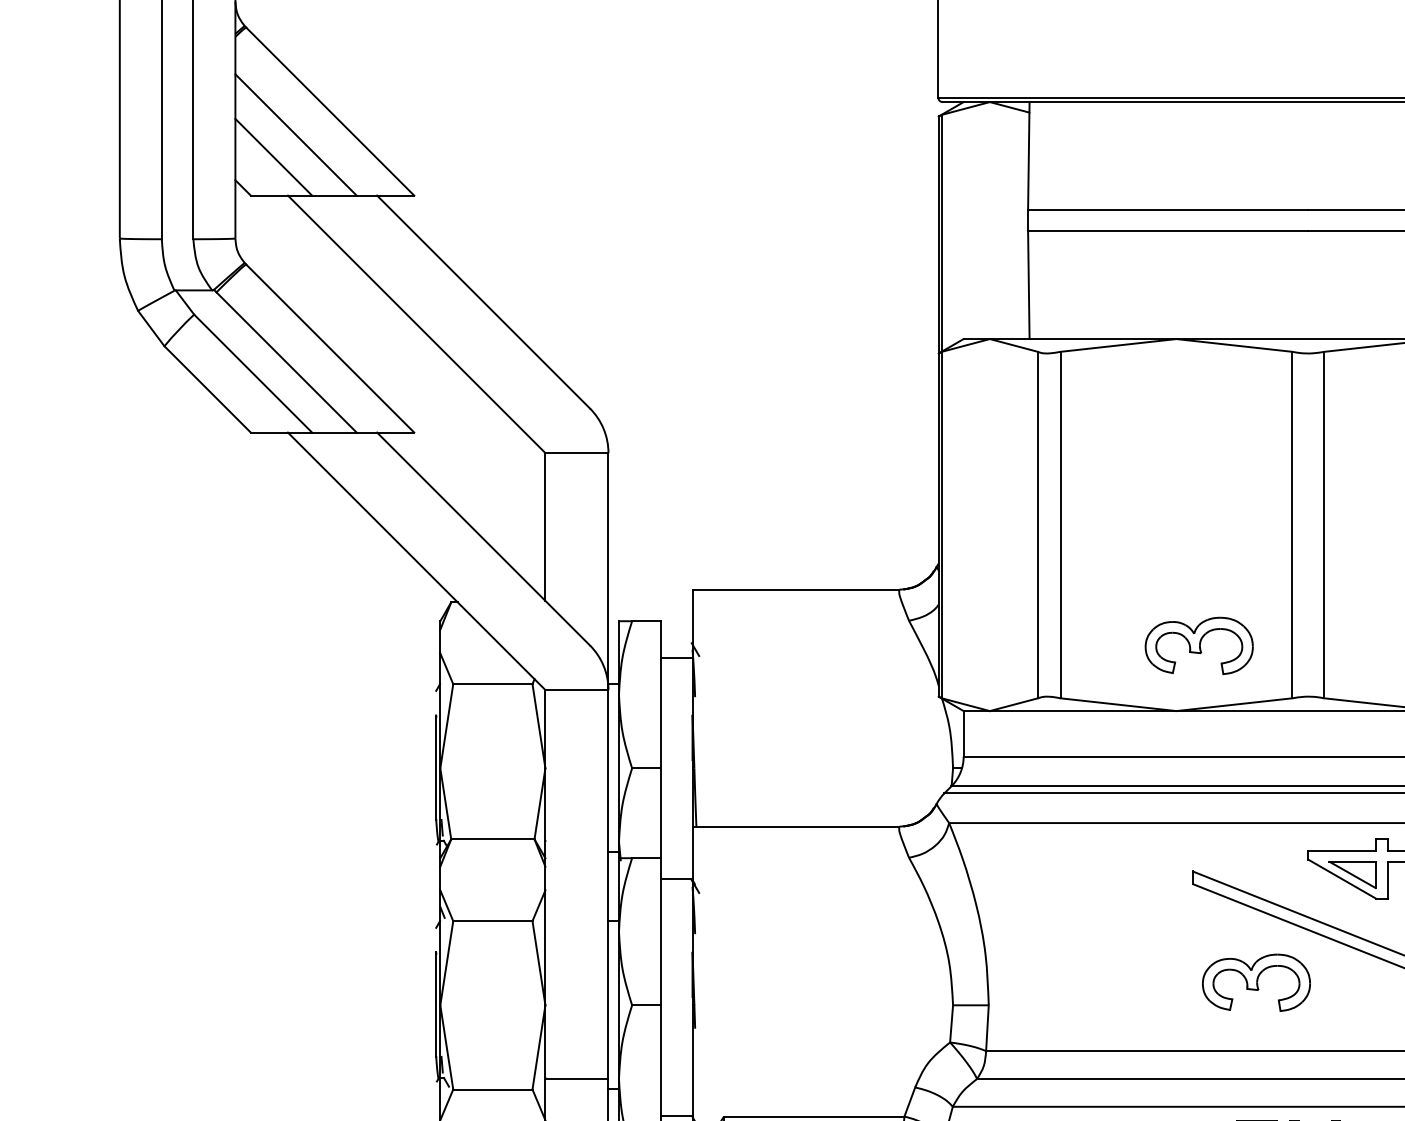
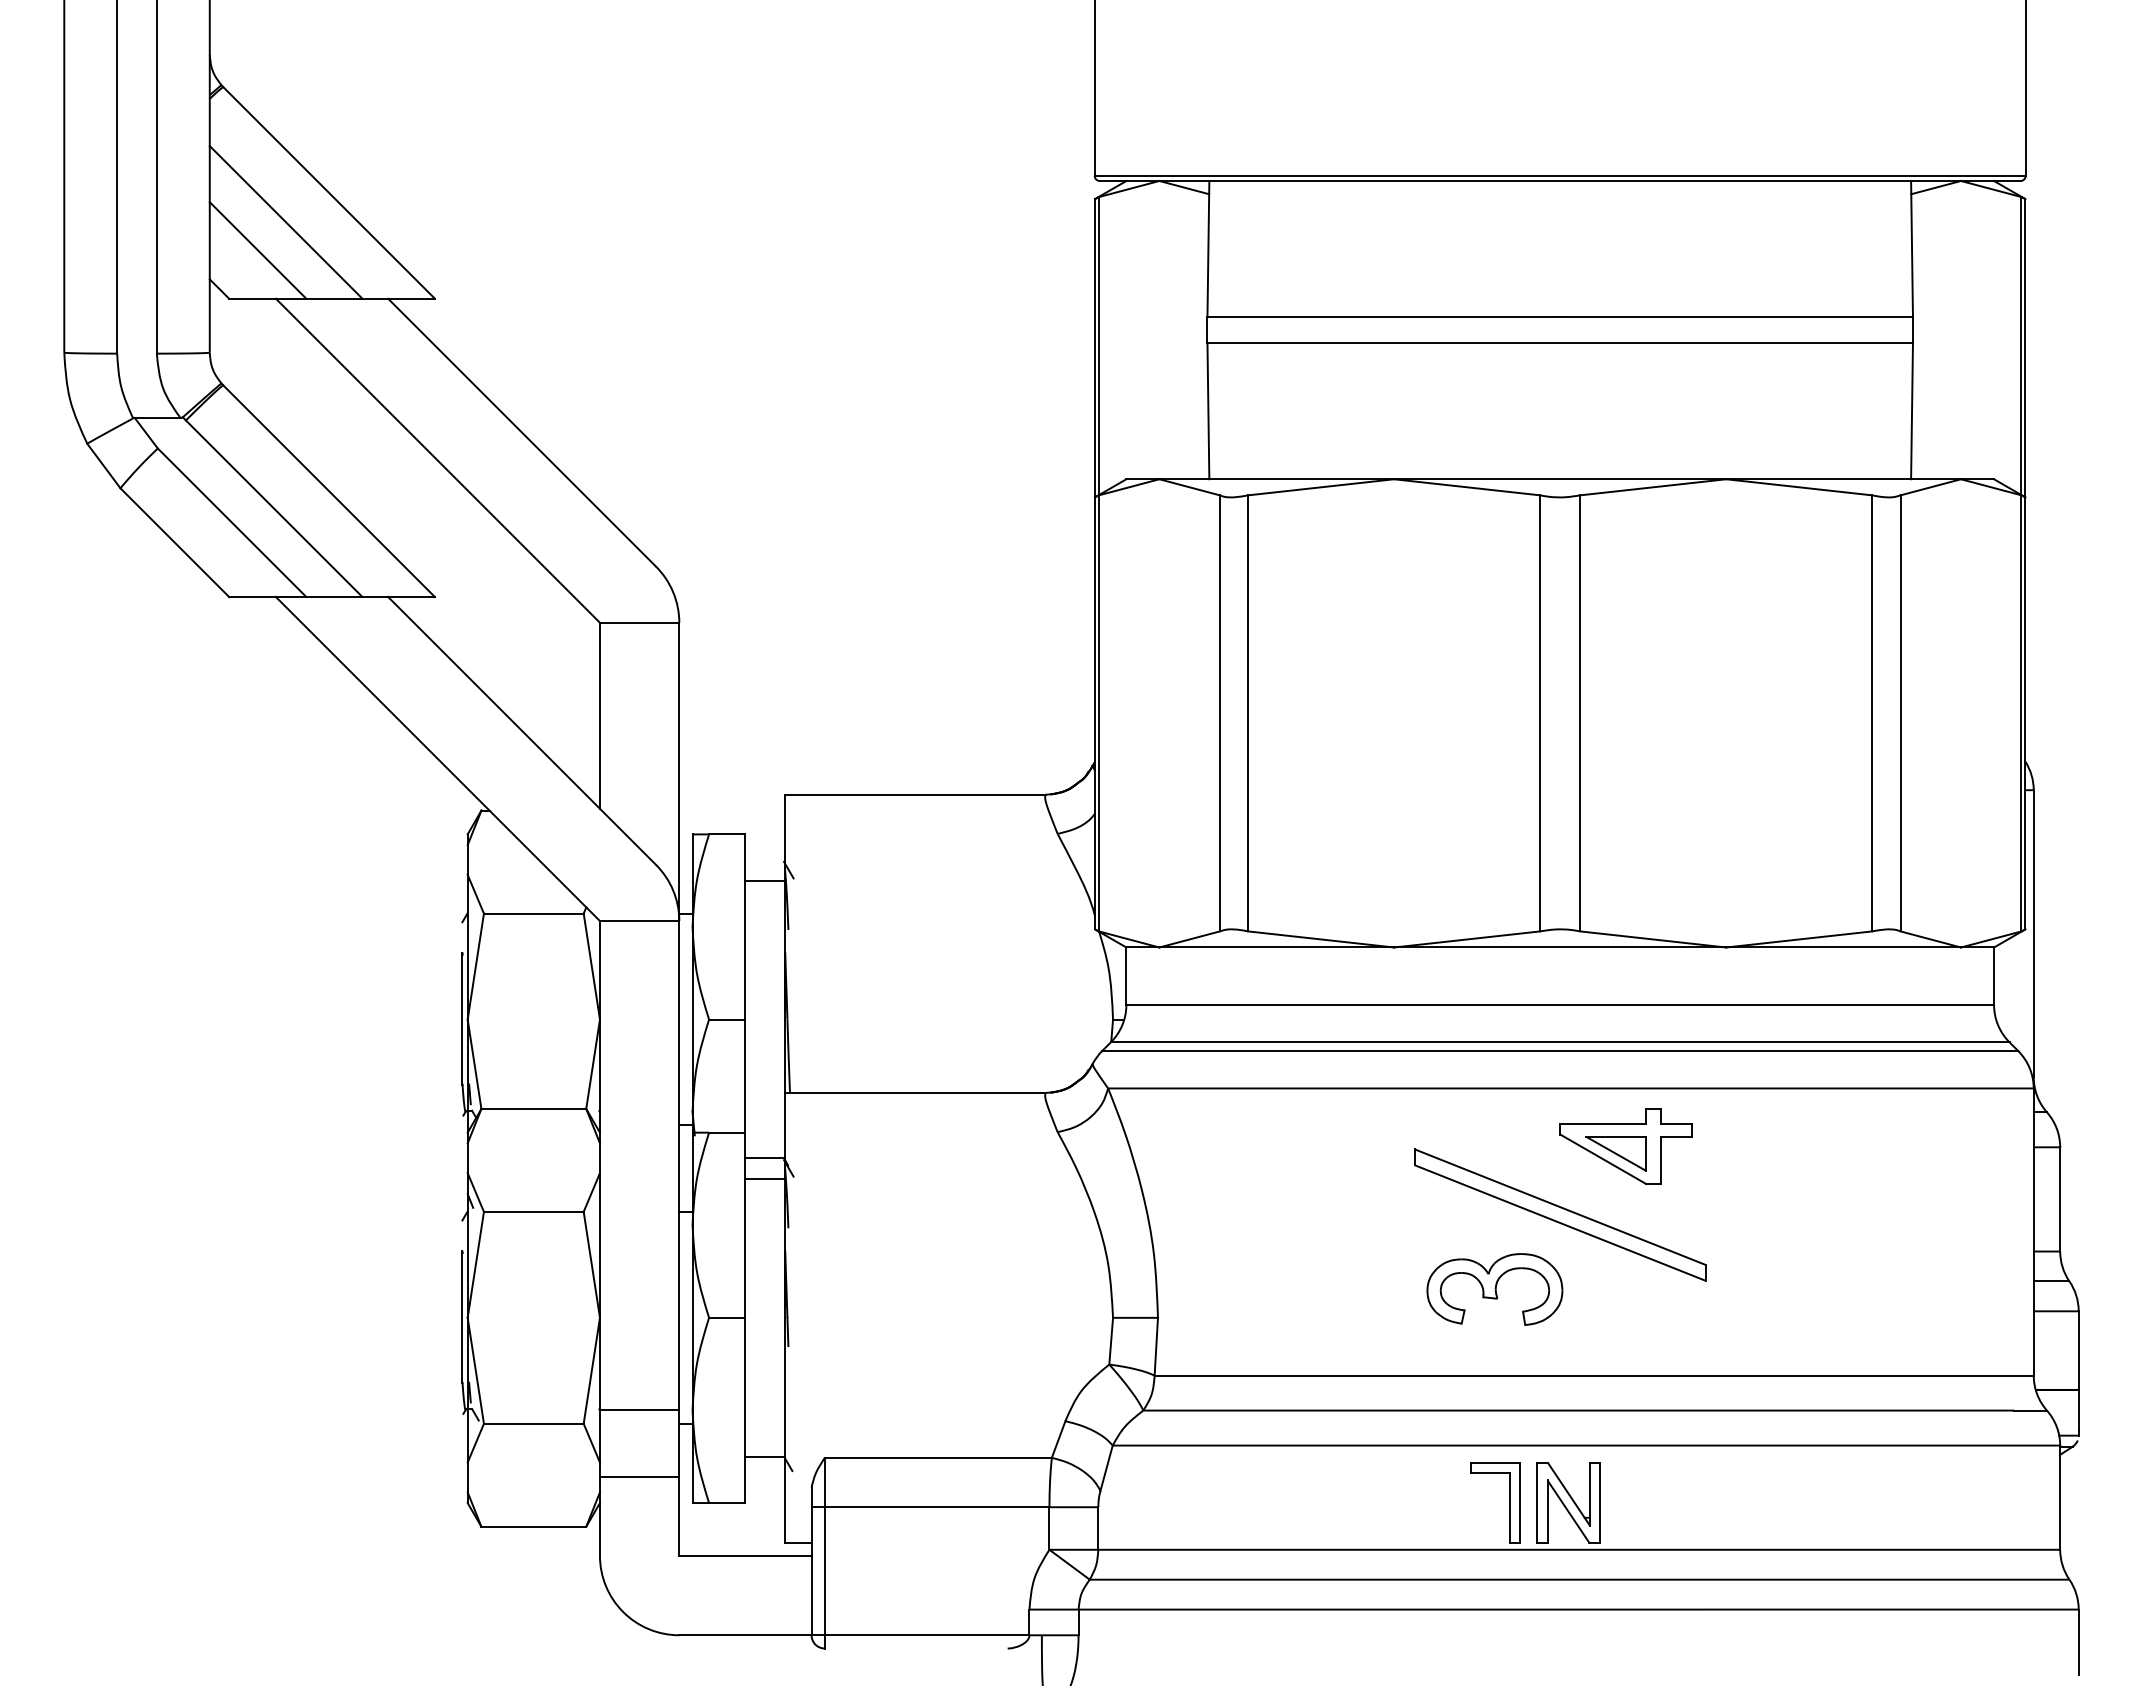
part: (1198, 645) -> (1422, 865), removed
line: (676, 894) -> (765, 1178), added

